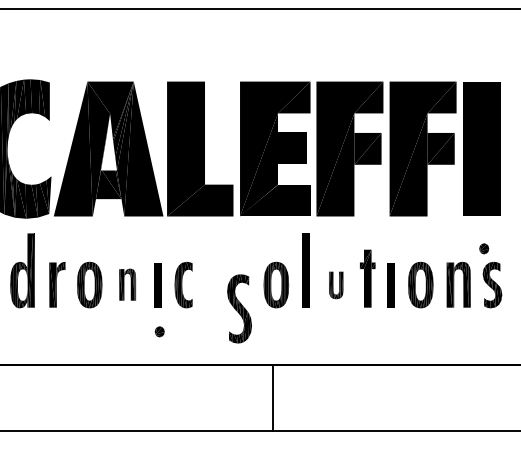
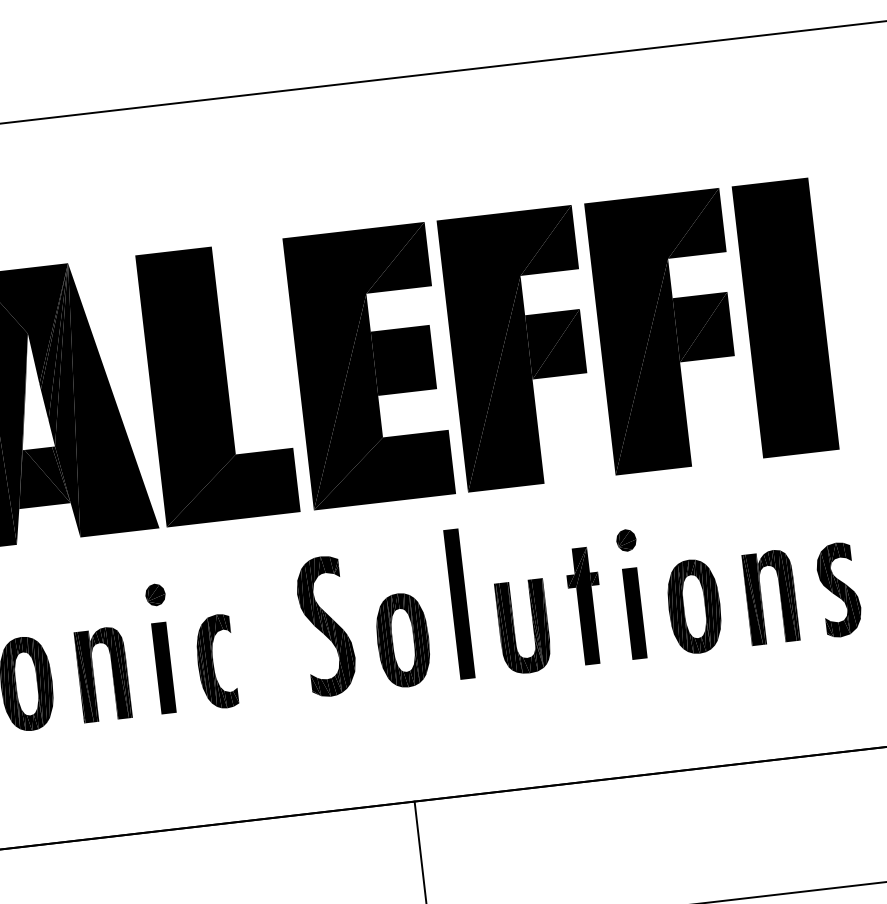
part: (484, 248) -> (626, 539), moved
part: (127, 284) -> (102, 673), size x1.43
part: (336, 285) -> (524, 627), size x1.67
part: (239, 308) -> (326, 625), moved
part: (159, 331) -> (154, 594), moved

